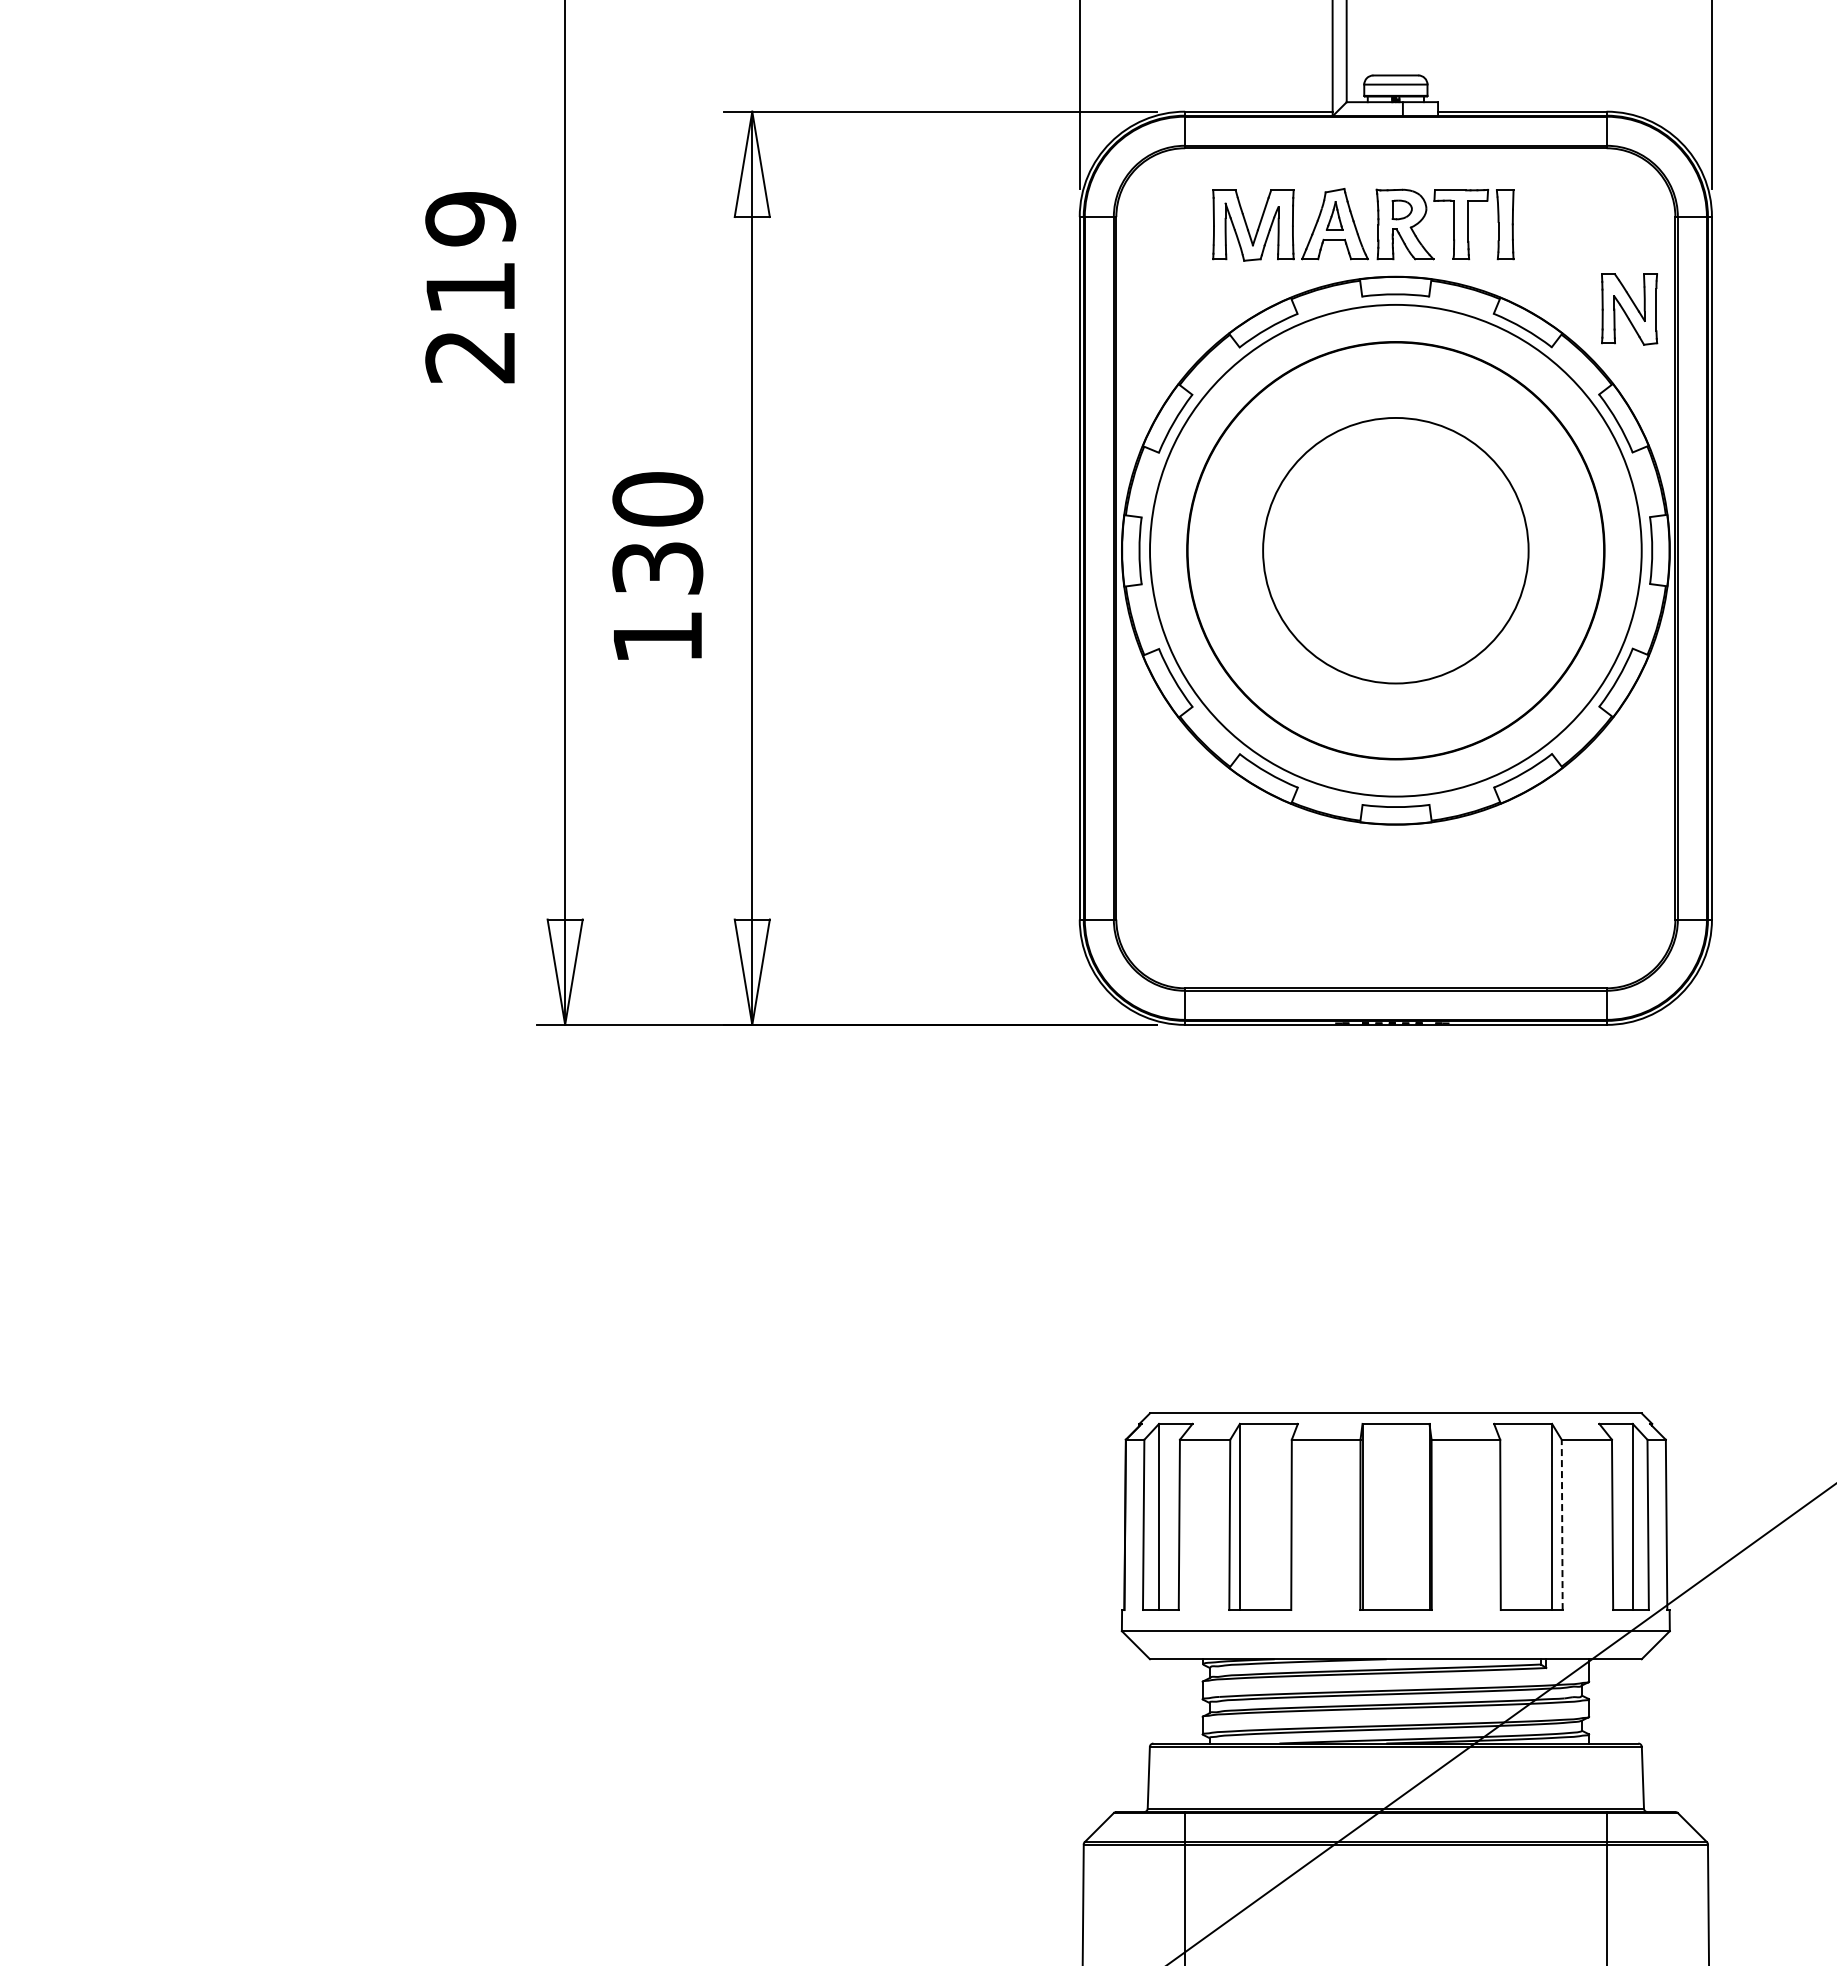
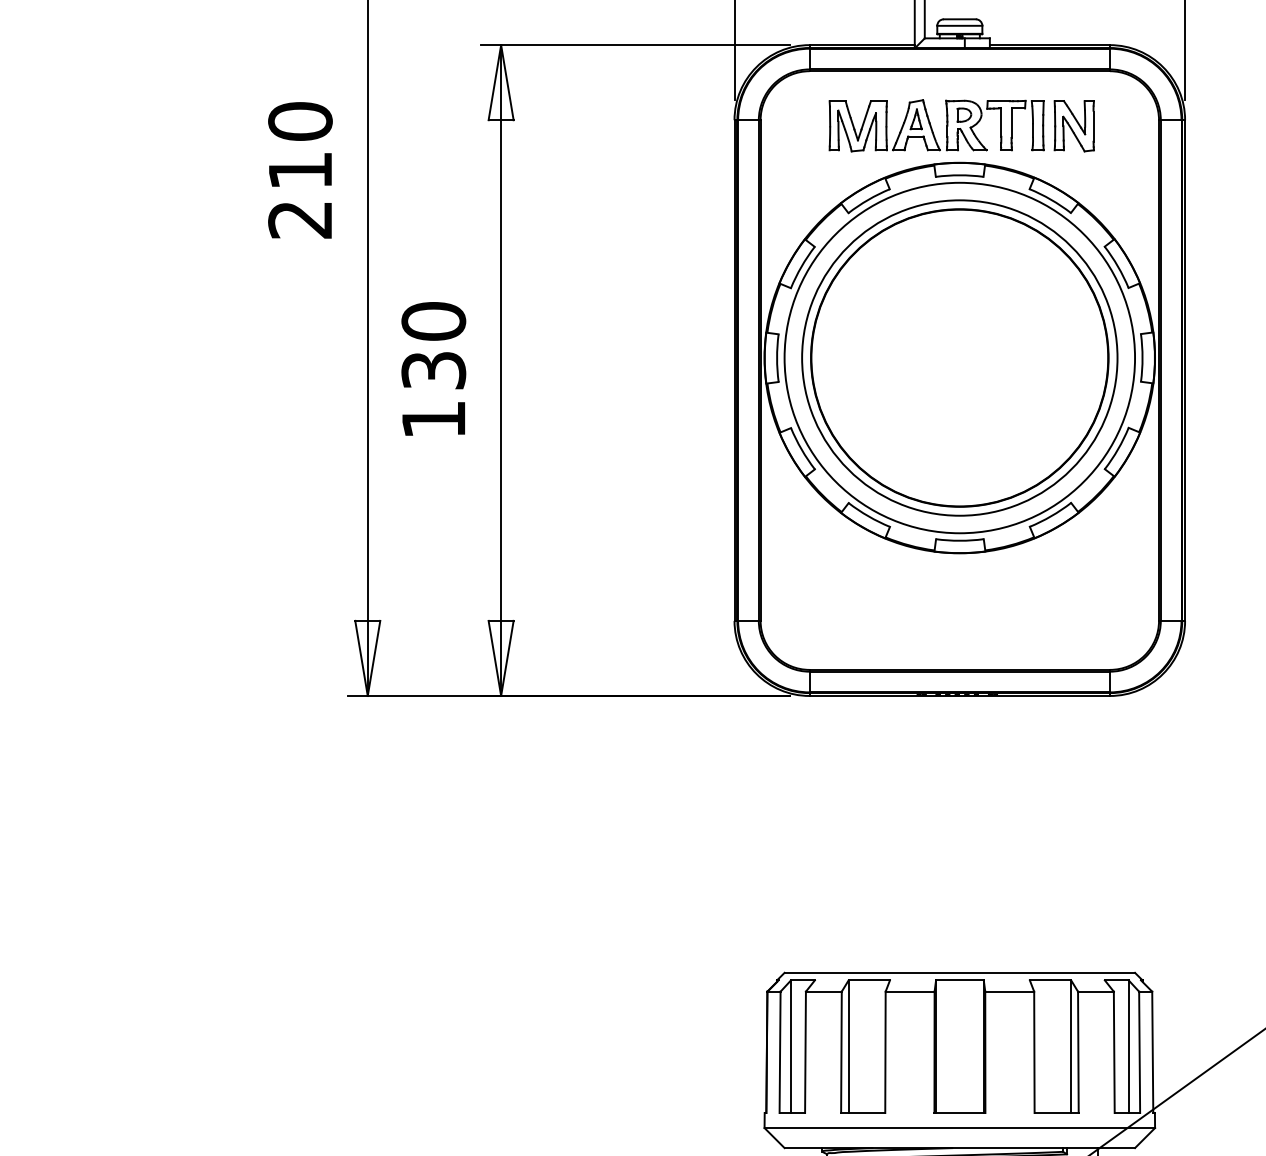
text: (470, 218) -> (300, 121), 219 -> 210
part: (1629, 309) -> (1074, 126), moved
circle: (1395, 550) -> (959, 357), size x1.67
line: (1562, 1524) -> (1078, 1052), dashed -> solid

